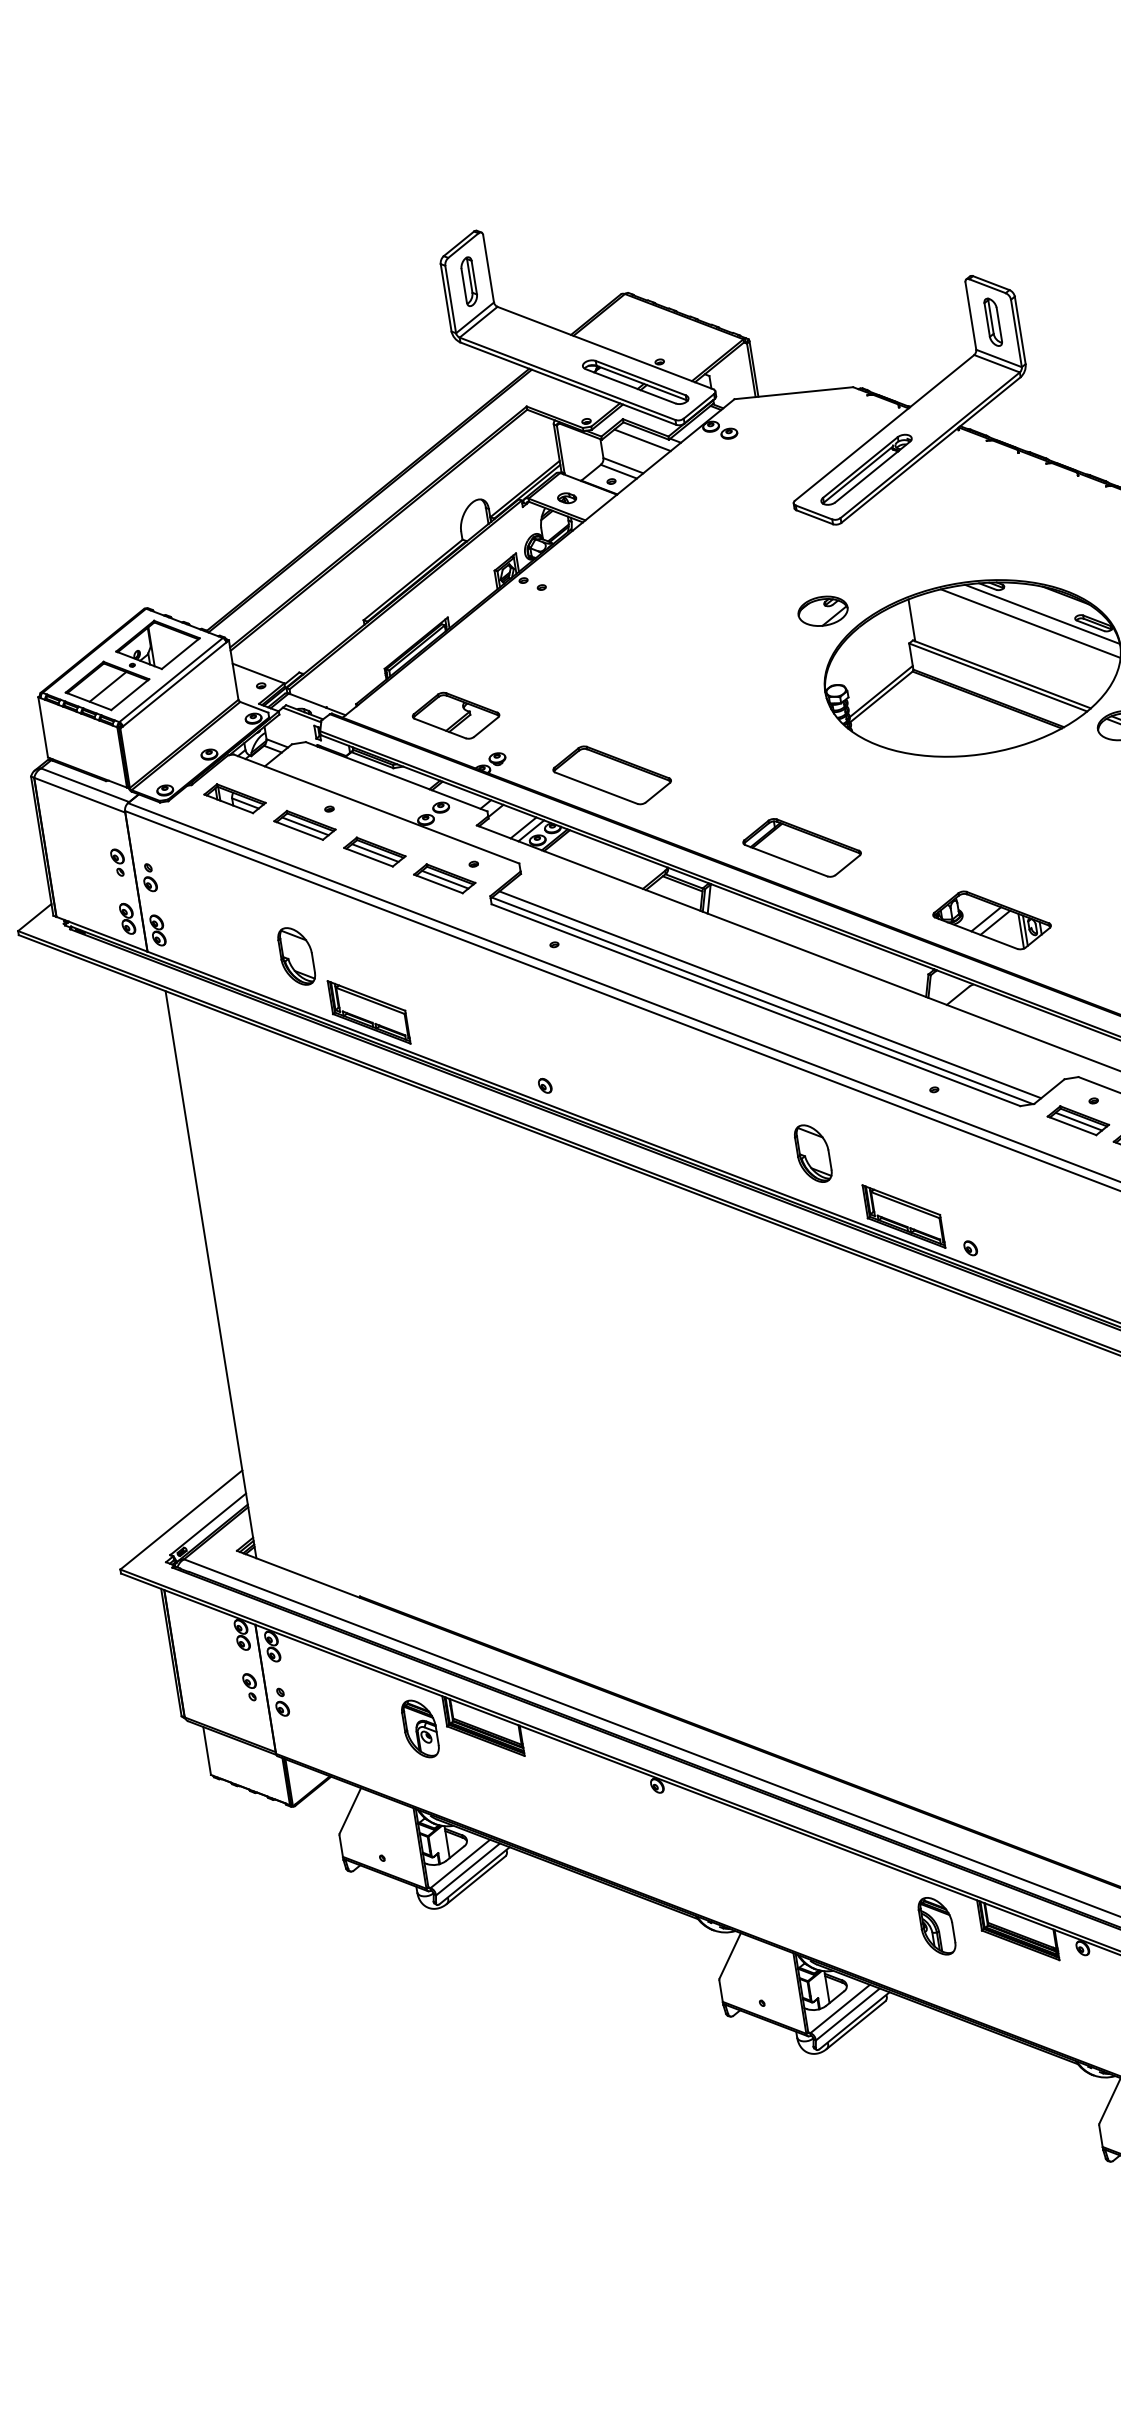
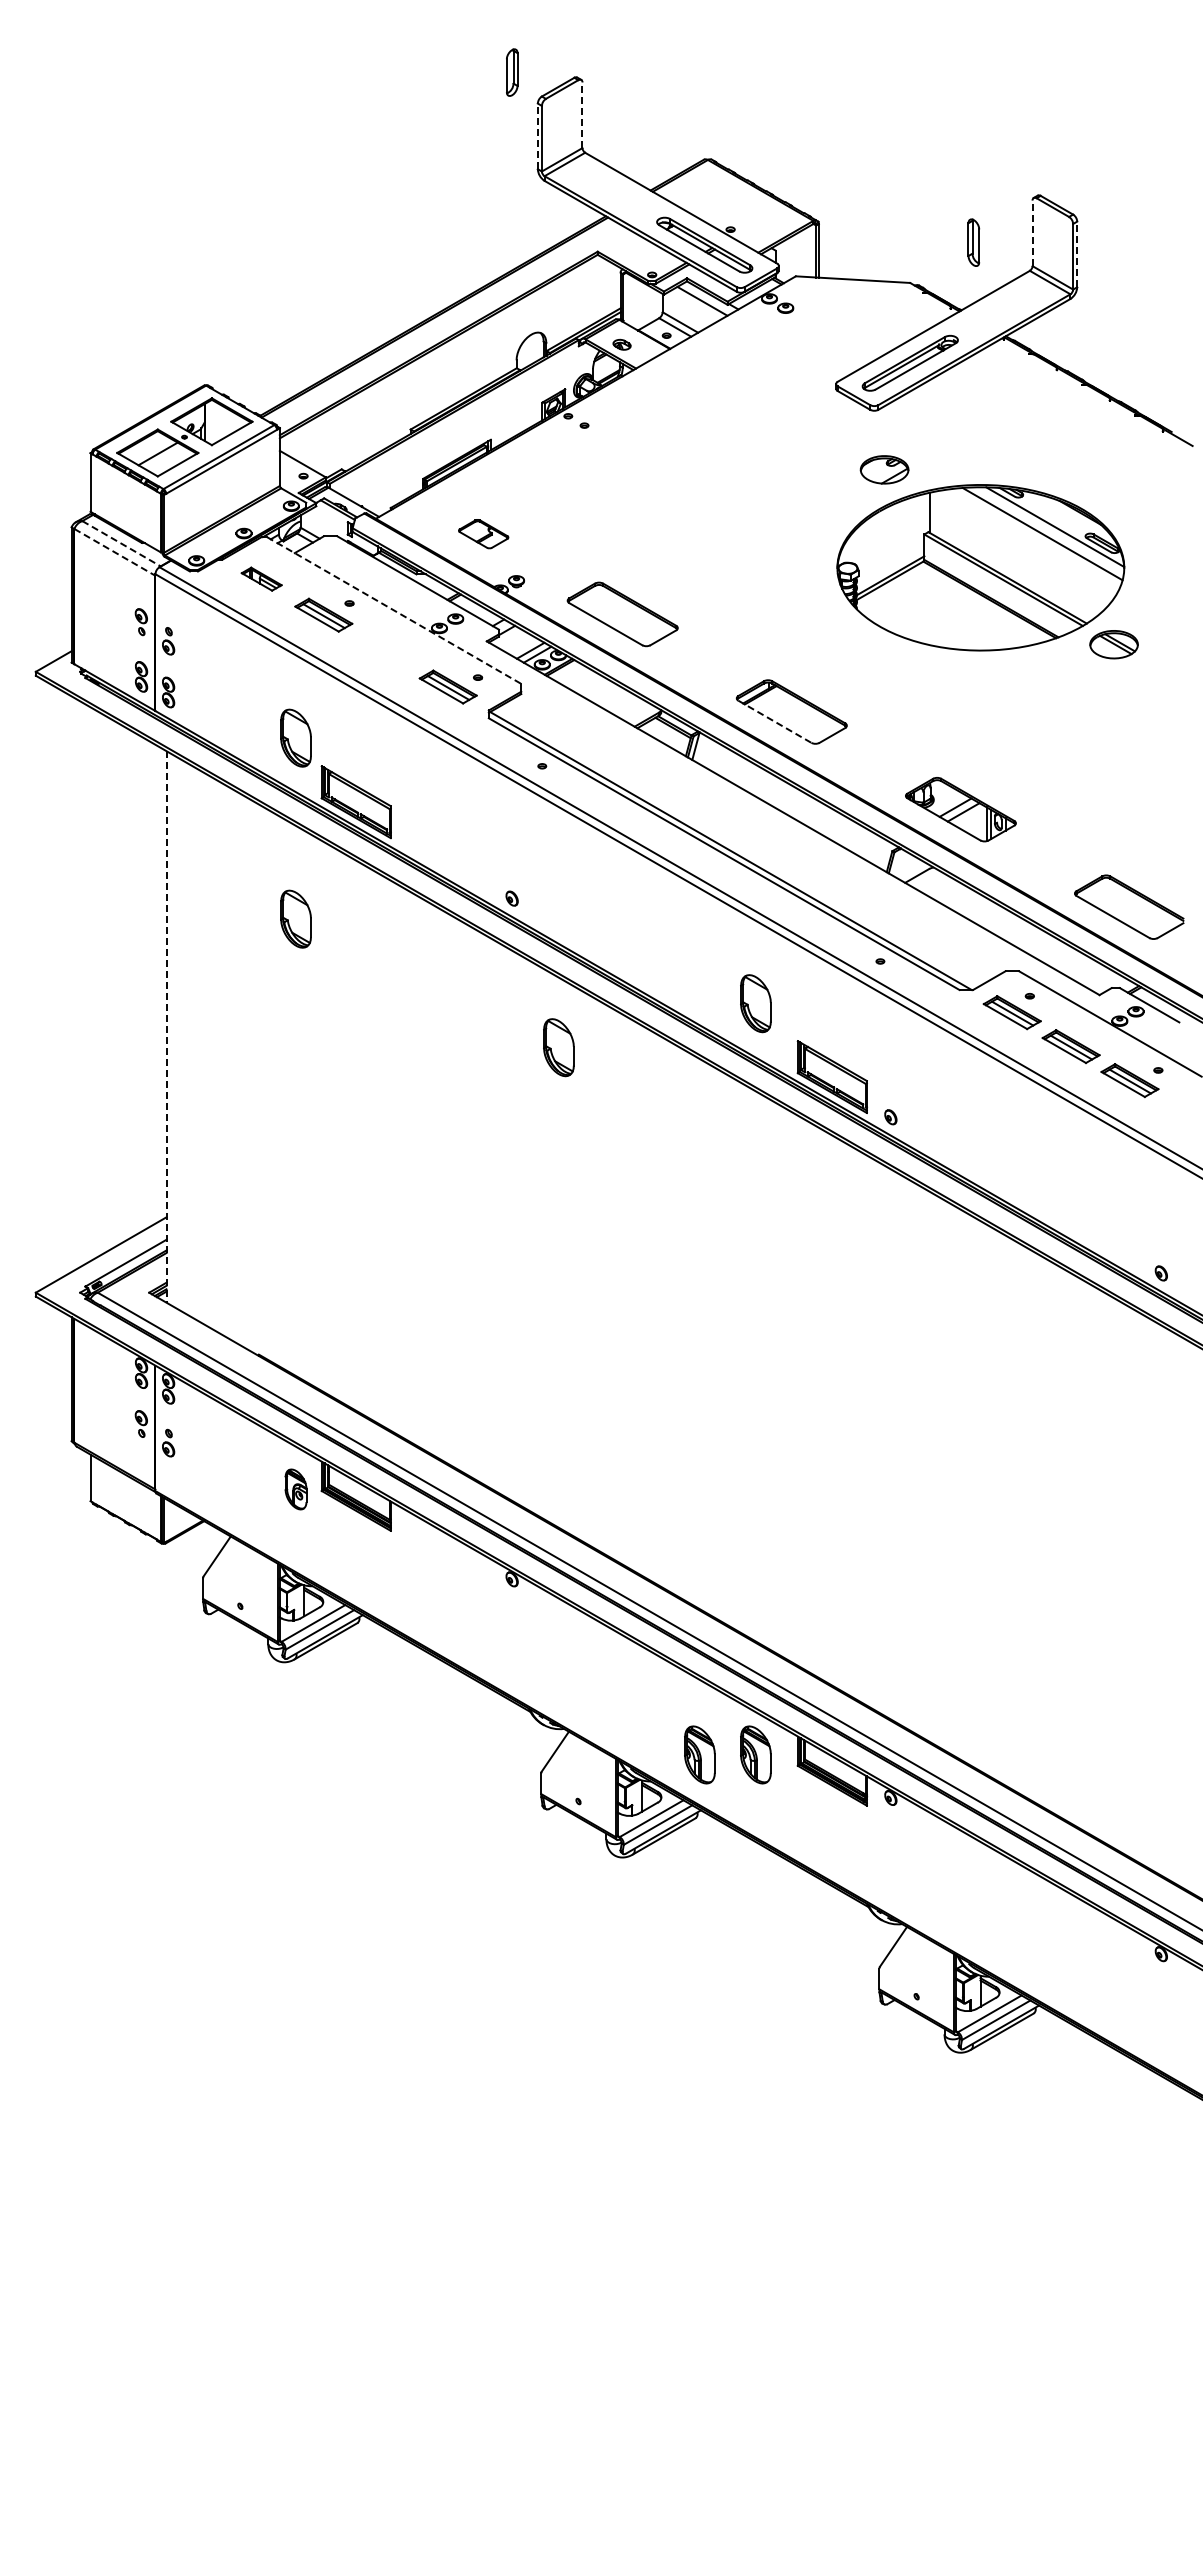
line: (488, 268) -> (582, 115), solid -> dashed
part: (469, 281) -> (512, 72), moved
line: (445, 297) -> (537, 136), solid -> dashed
line: (970, 316) -> (1032, 233), solid -> dashed
part: (992, 322) -> (973, 242), moved
line: (1020, 330) -> (1077, 254), solid -> dashed
part: (822, 610) -> (884, 469), moved
part: (455, 715) -> (483, 533), size x0.6
line: (86, 785) -> (122, 544), solid -> dashed
line: (79, 795) -> (114, 552), solid -> dashed
part: (234, 797) -> (261, 578), size x0.7
line: (376, 808) -> (394, 610), solid -> dashed
part: (374, 851) -> (385, 650), removed
line: (787, 861) -> (775, 722), solid -> dashed
line: (770, 994) -> (739, 846), removed
part: (325, 1141) -> (295, 918), added
part: (617, 1231) -> (558, 1047), added
line: (210, 1274) -> (166, 1026), solid -> dashed
part: (419, 1729) -> (295, 1489), size x0.7
part: (878, 1935) -> (699, 1754), added

